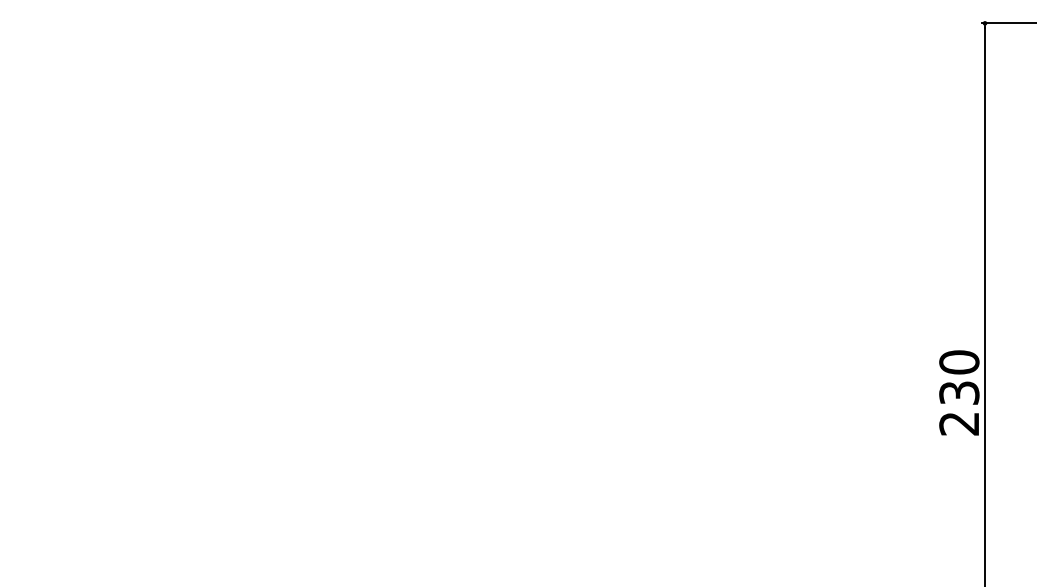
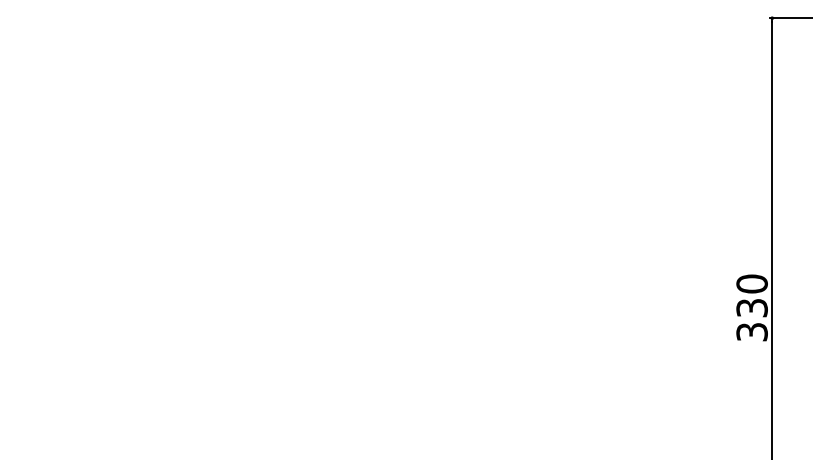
text: (958, 424) -> (751, 332), 230 -> 330

